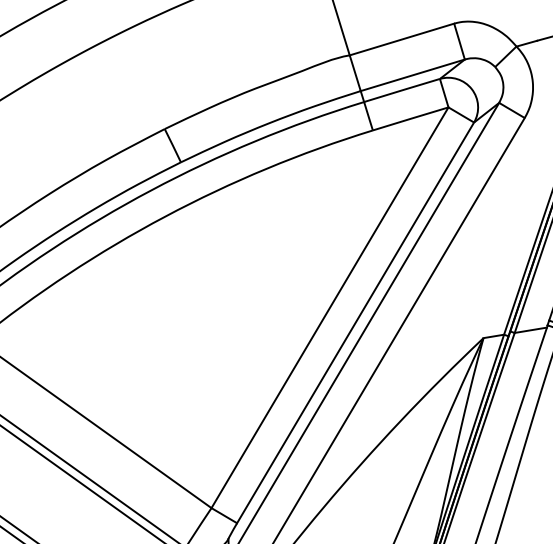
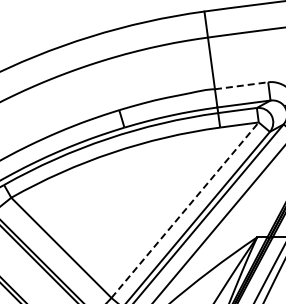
line: (401, 39) -> (241, 85), solid -> dashed
line: (330, 308) -> (185, 210), solid -> dashed

